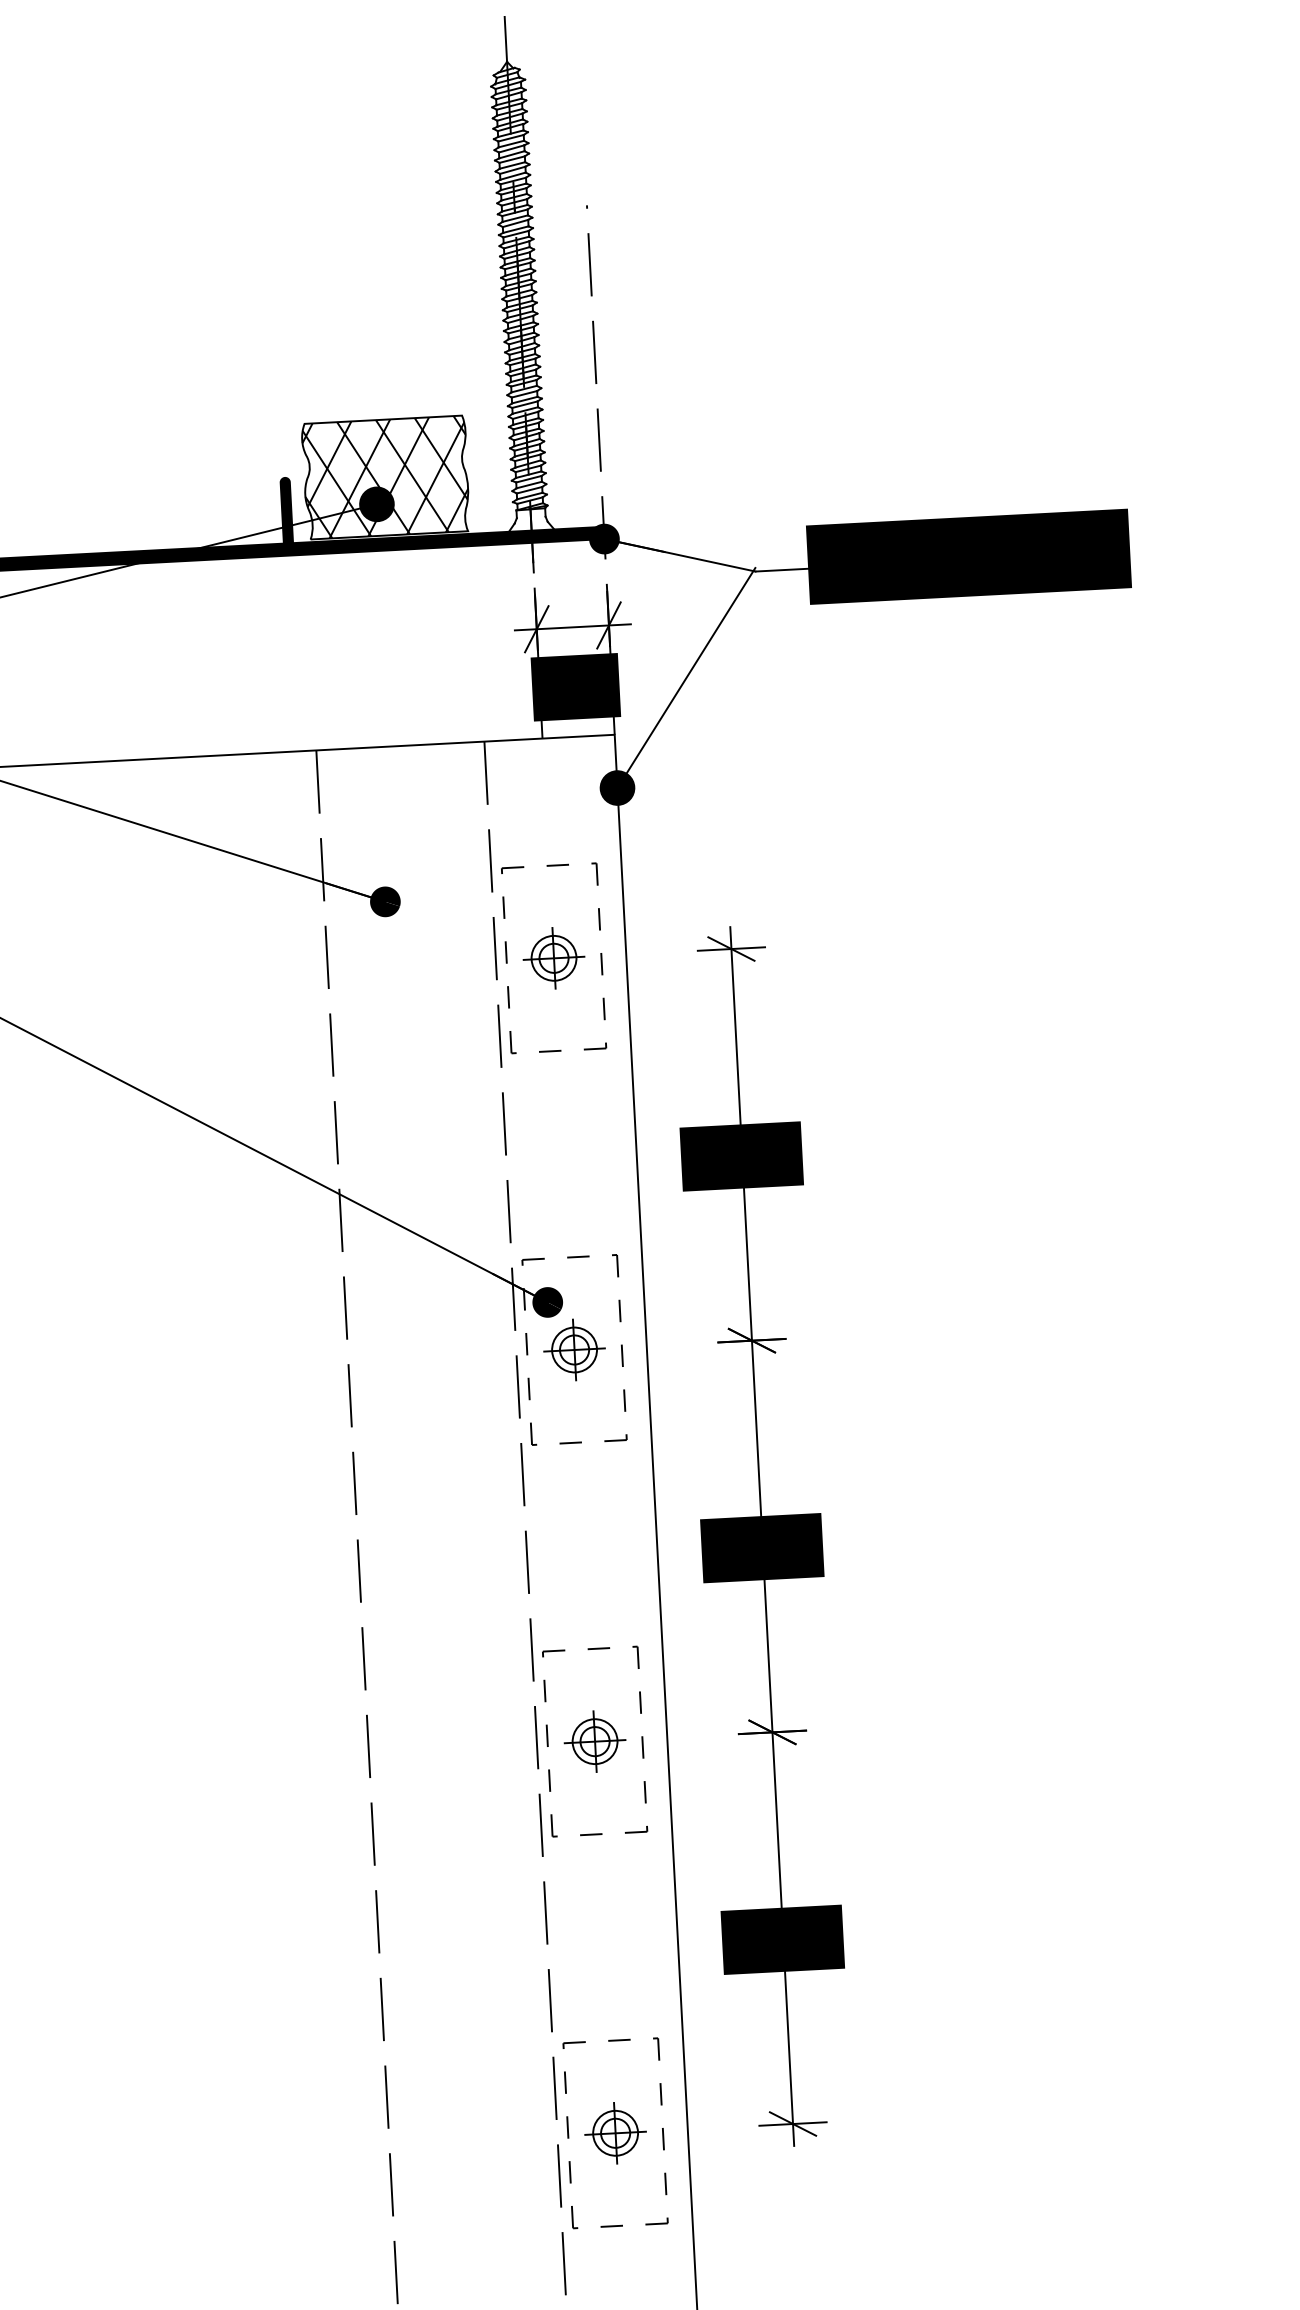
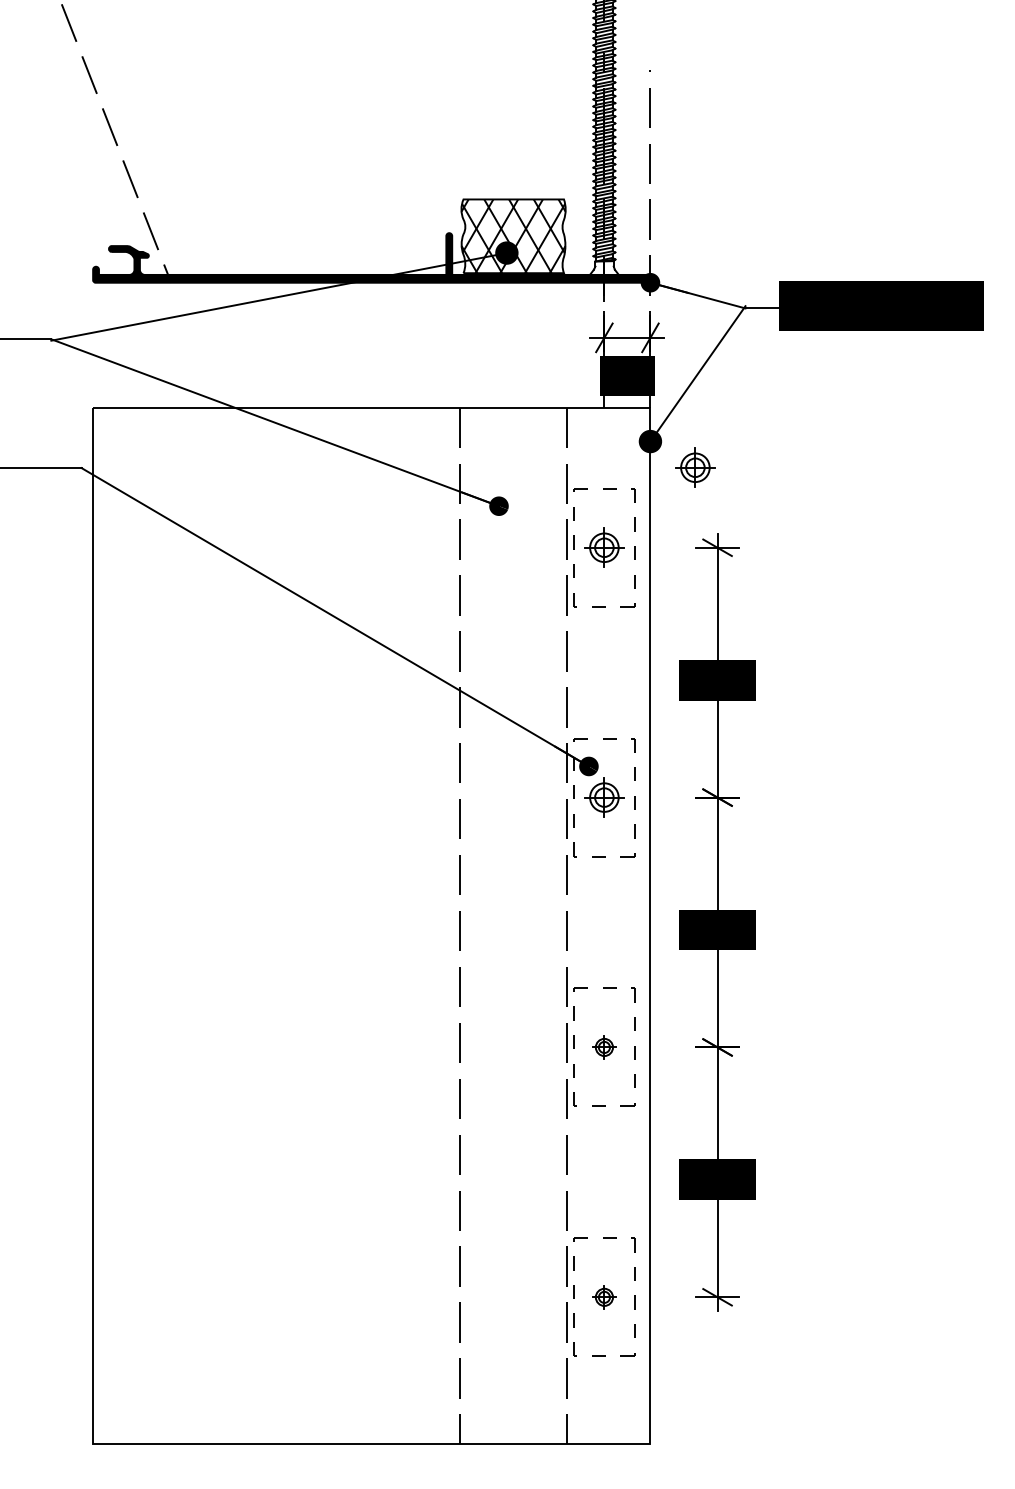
part: (690, 825) -> (695, 467), added
part: (595, 1741) -> (604, 1047), size x0.6
part: (615, 2133) -> (604, 1297), size x0.6

